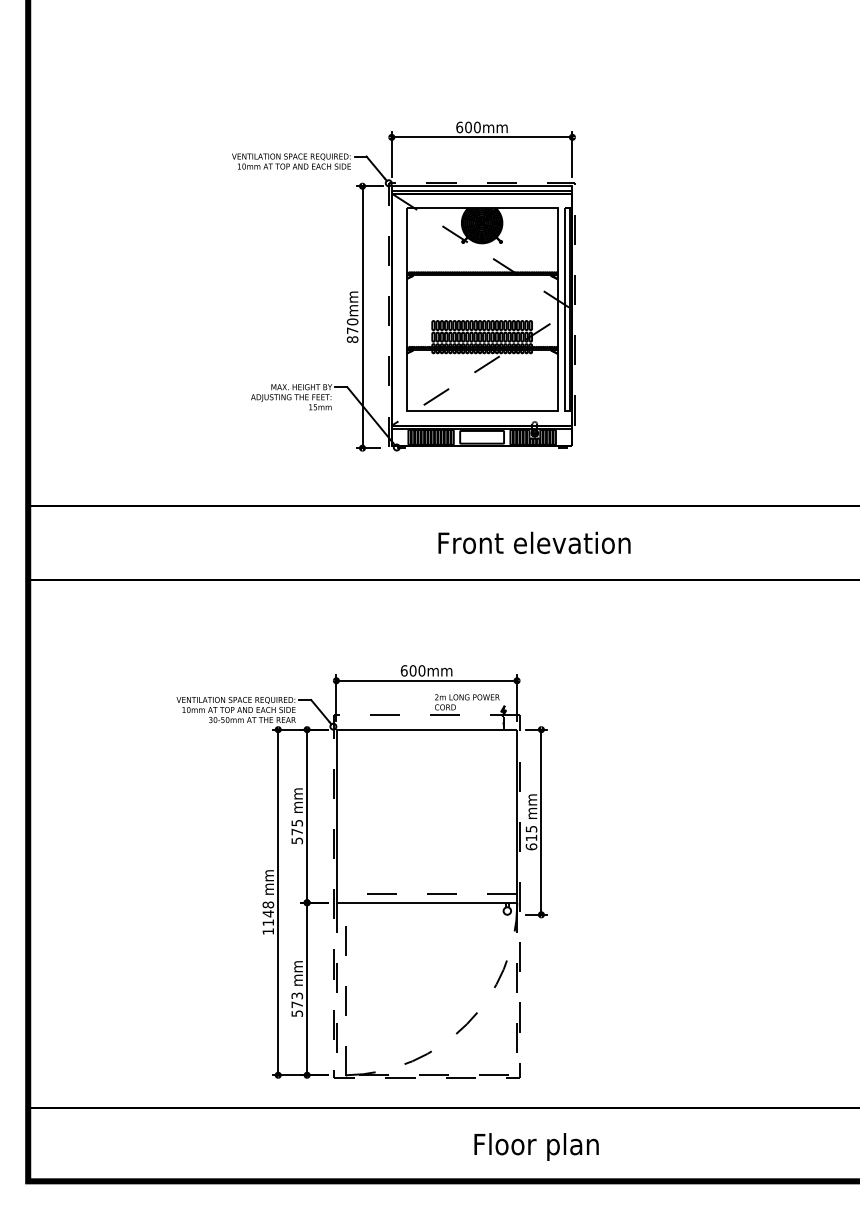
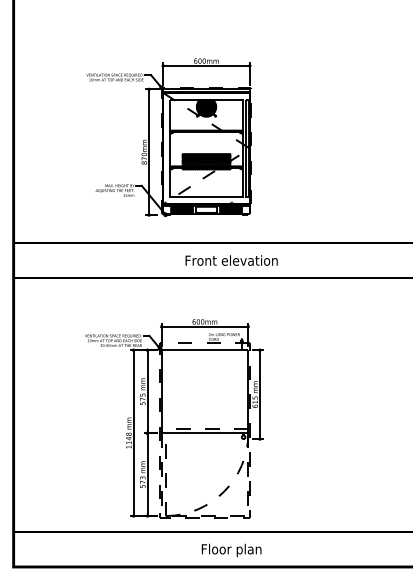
part: (402, 286) -> (168, 137), moved
text: (534, 542) -> (231, 260), moved
text: (536, 1147) -> (231, 550), moved

